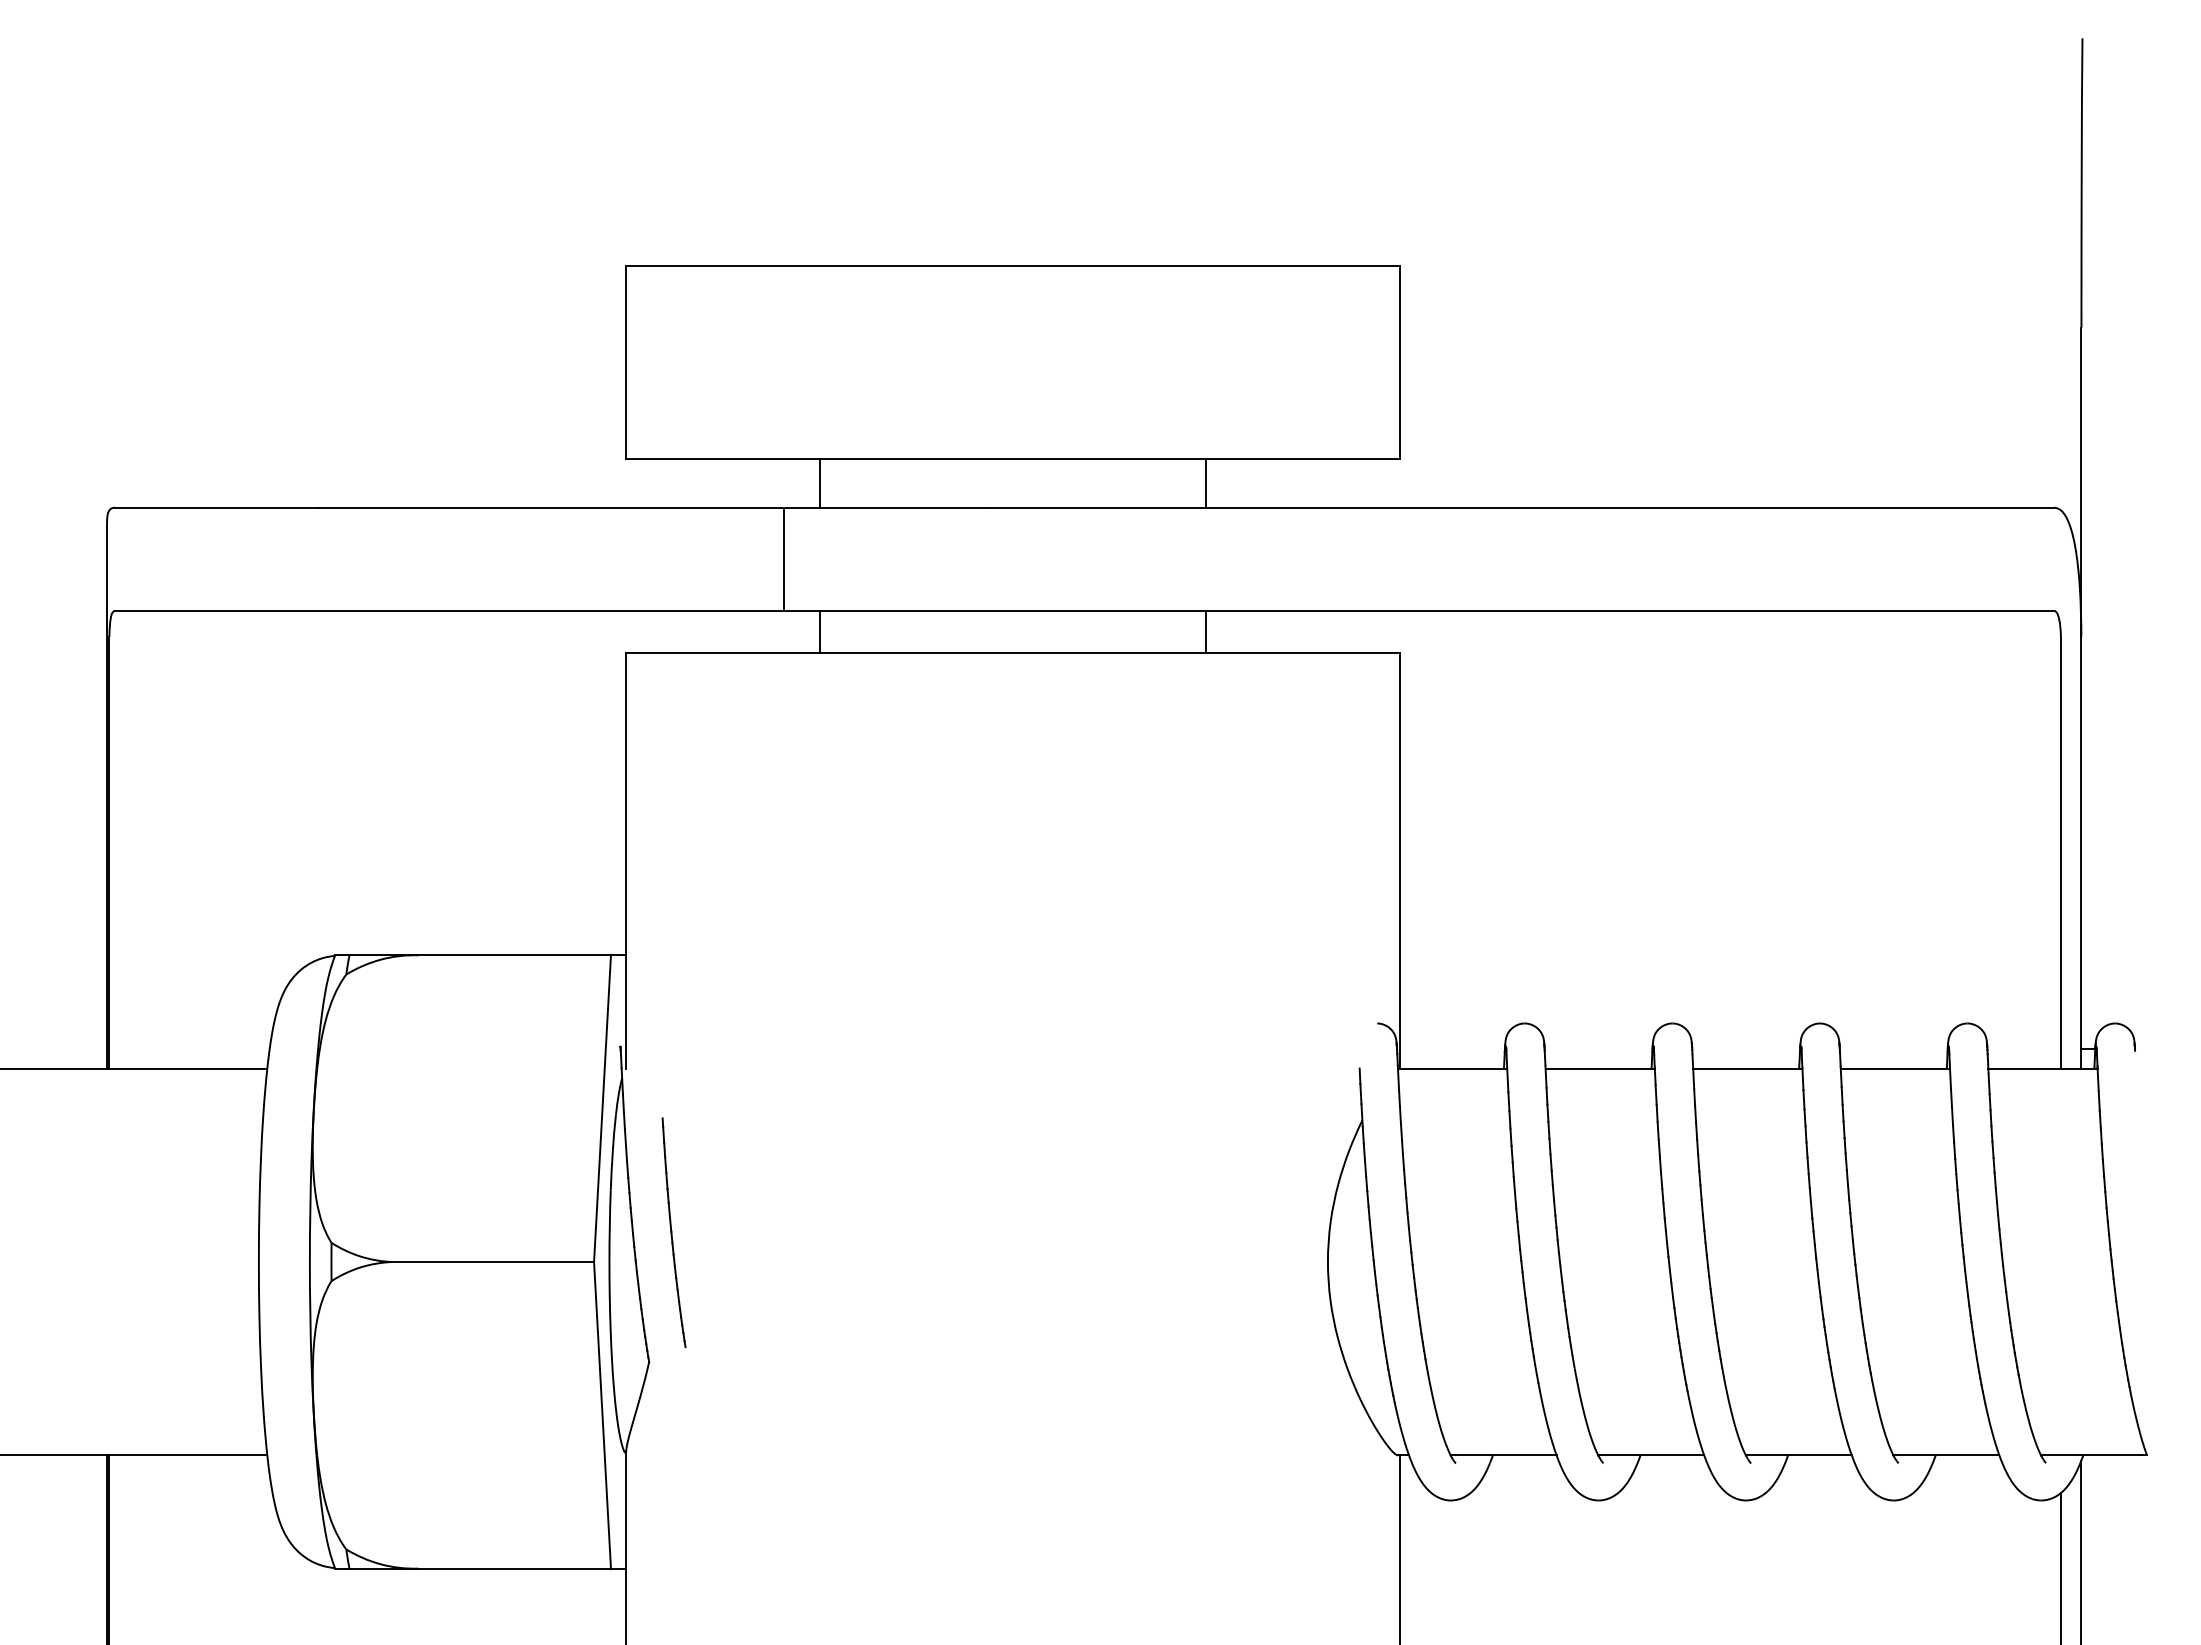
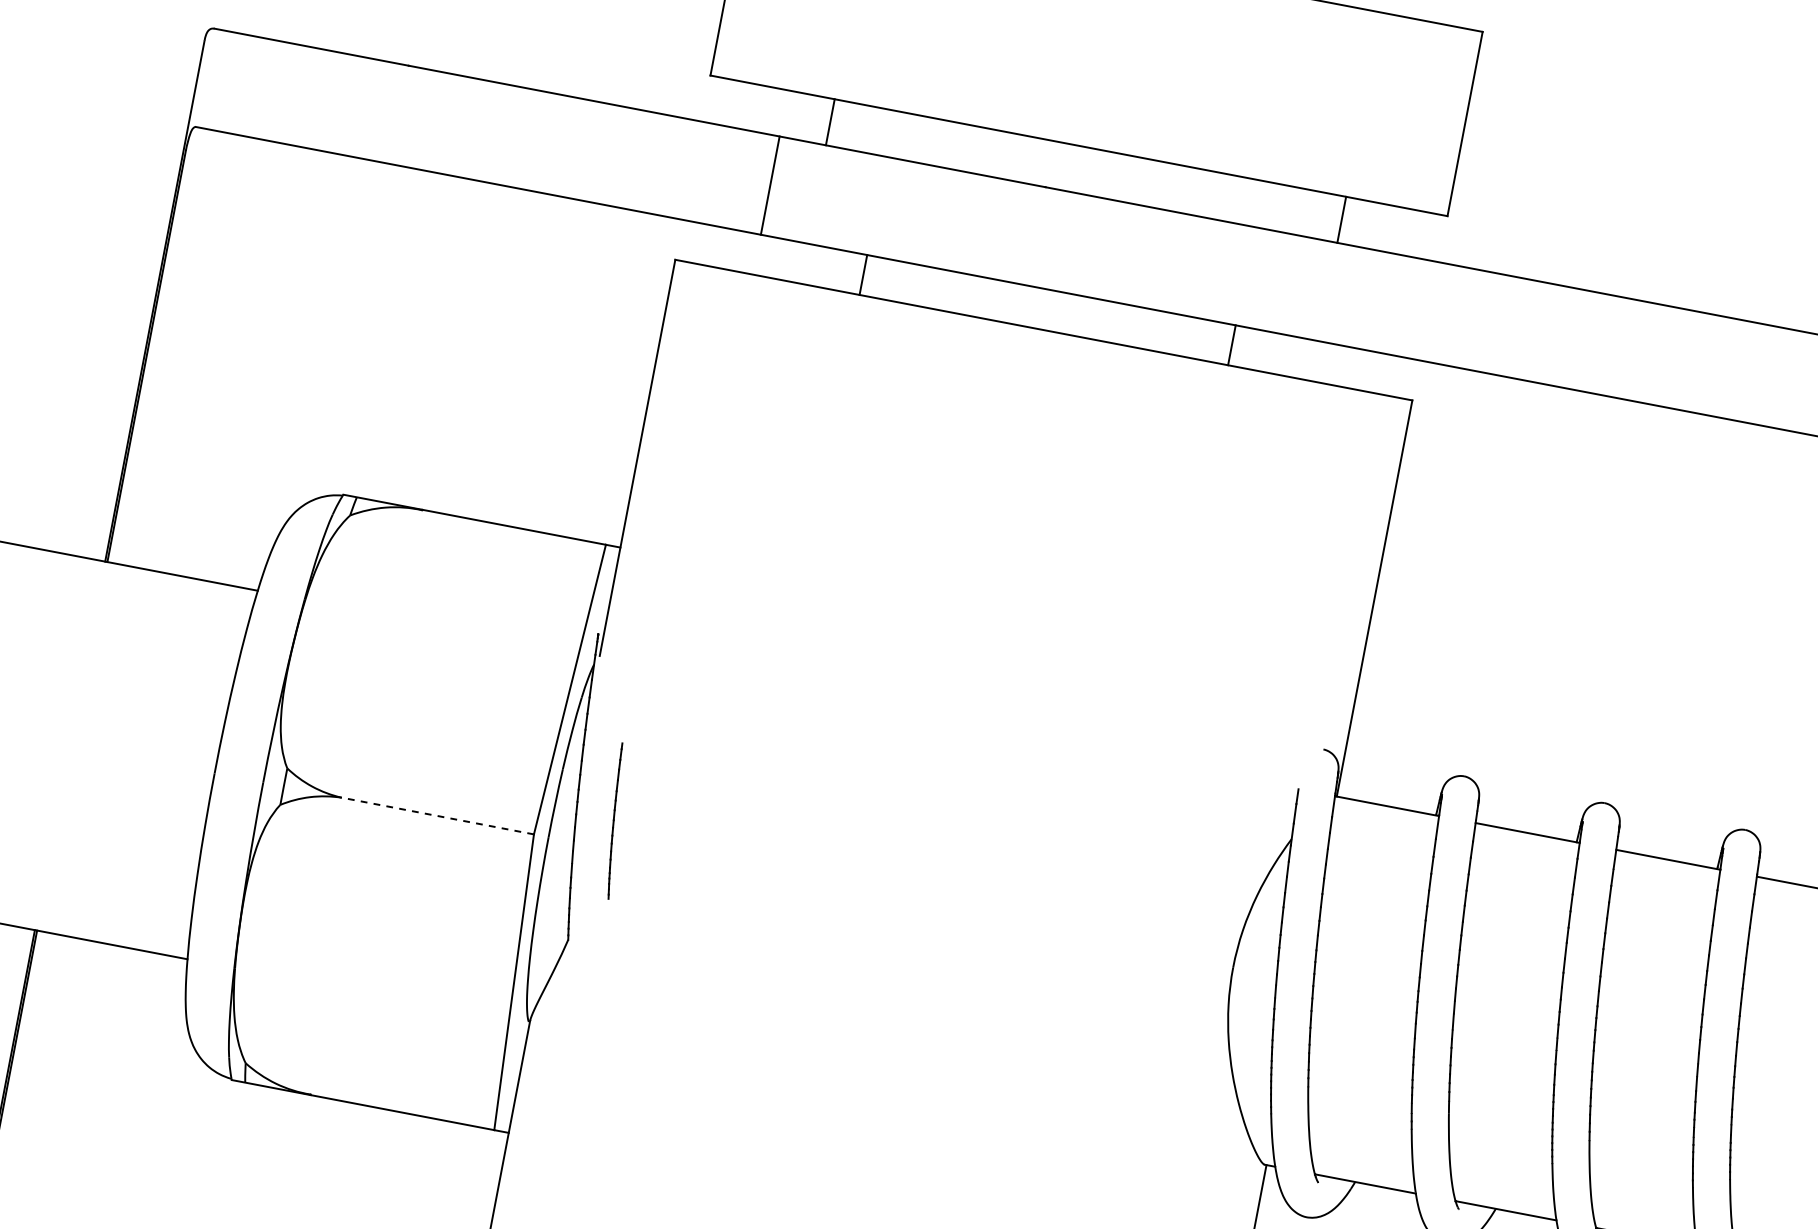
line: (819, 483) -> (830, 122), moved
line: (1206, 483) -> (1341, 219), moved
line: (784, 558) -> (770, 184), moved
part: (673, 1232) -> (615, 820), size x0.7
line: (493, 1262) -> (438, 816), solid -> dashed

